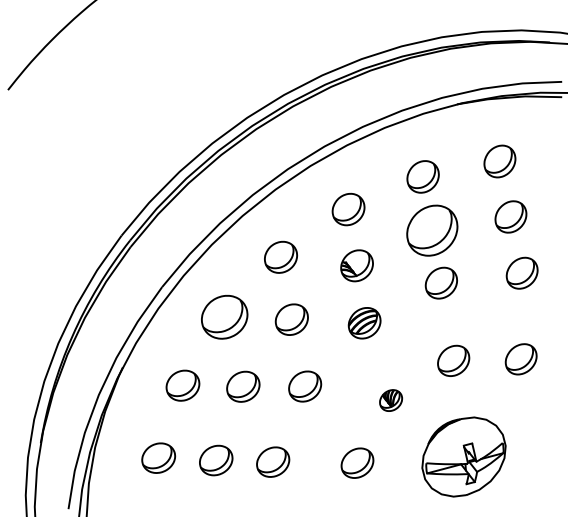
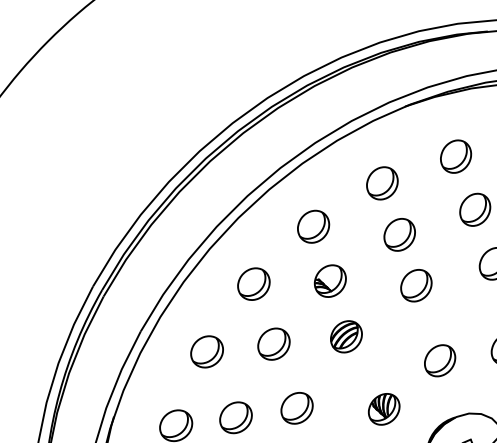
part: (432, 229) -> (399, 233), size x0.62
part: (224, 317) -> (207, 352), size x0.71
part: (390, 400) -> (383, 409), size x1.43

